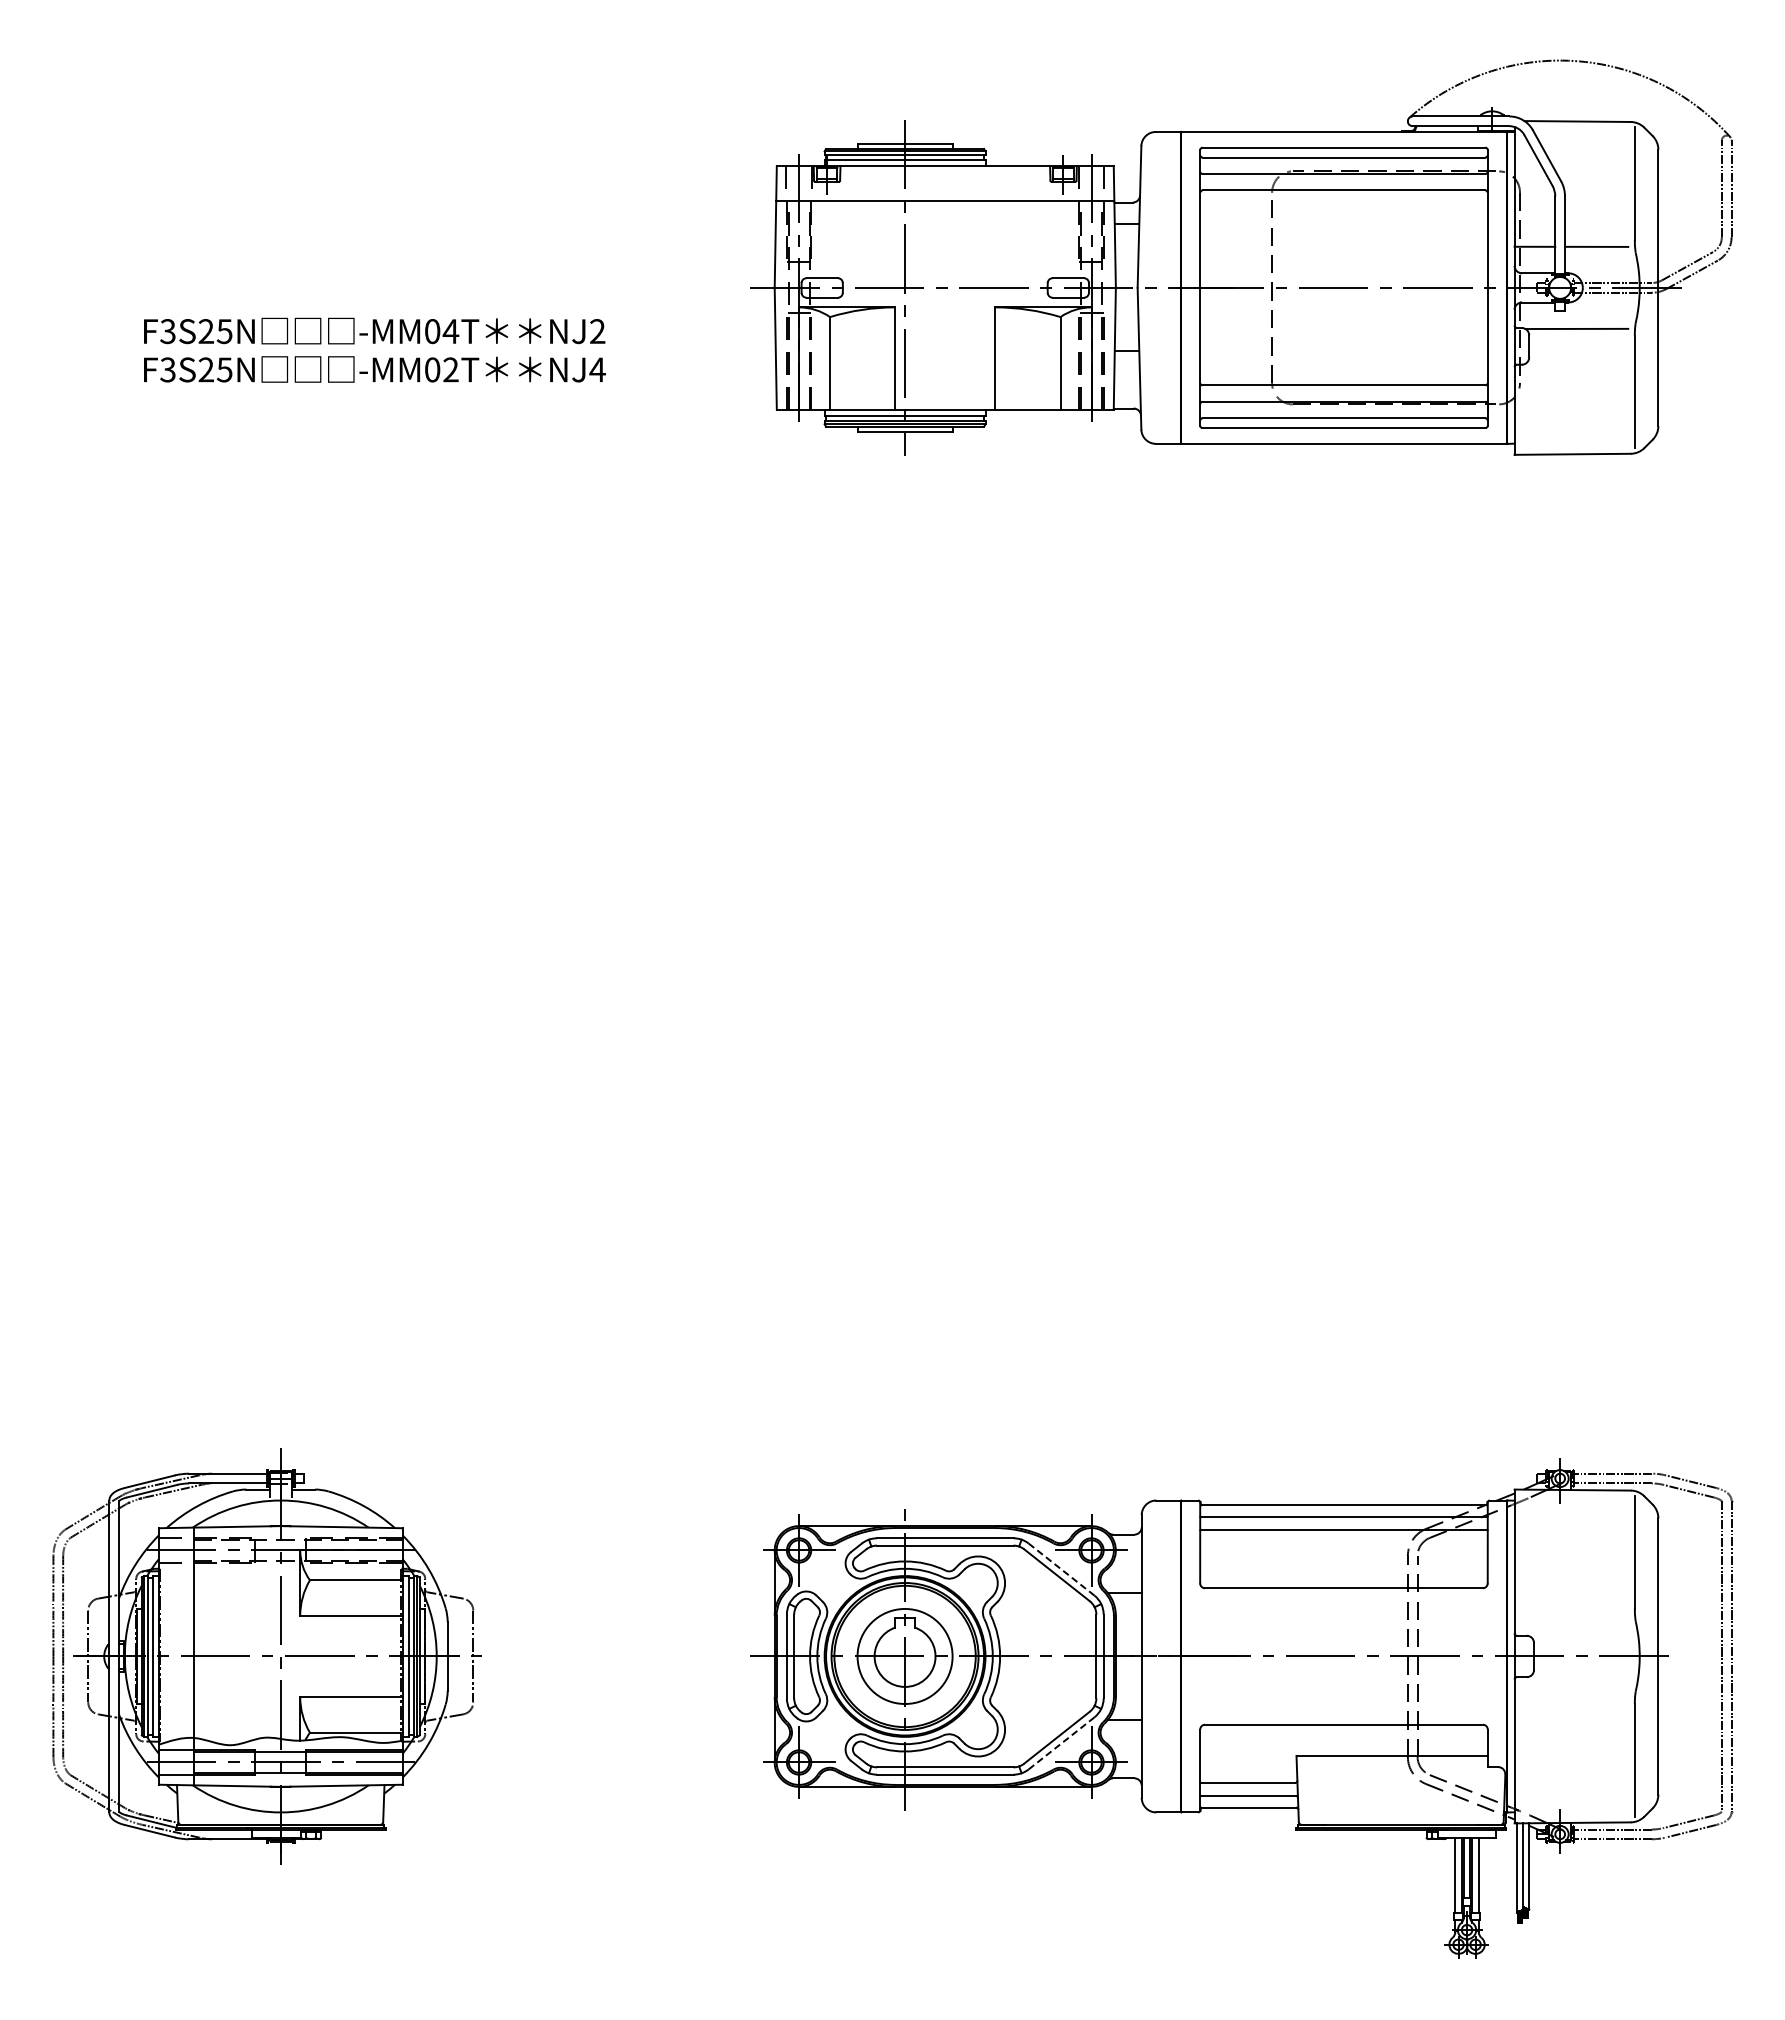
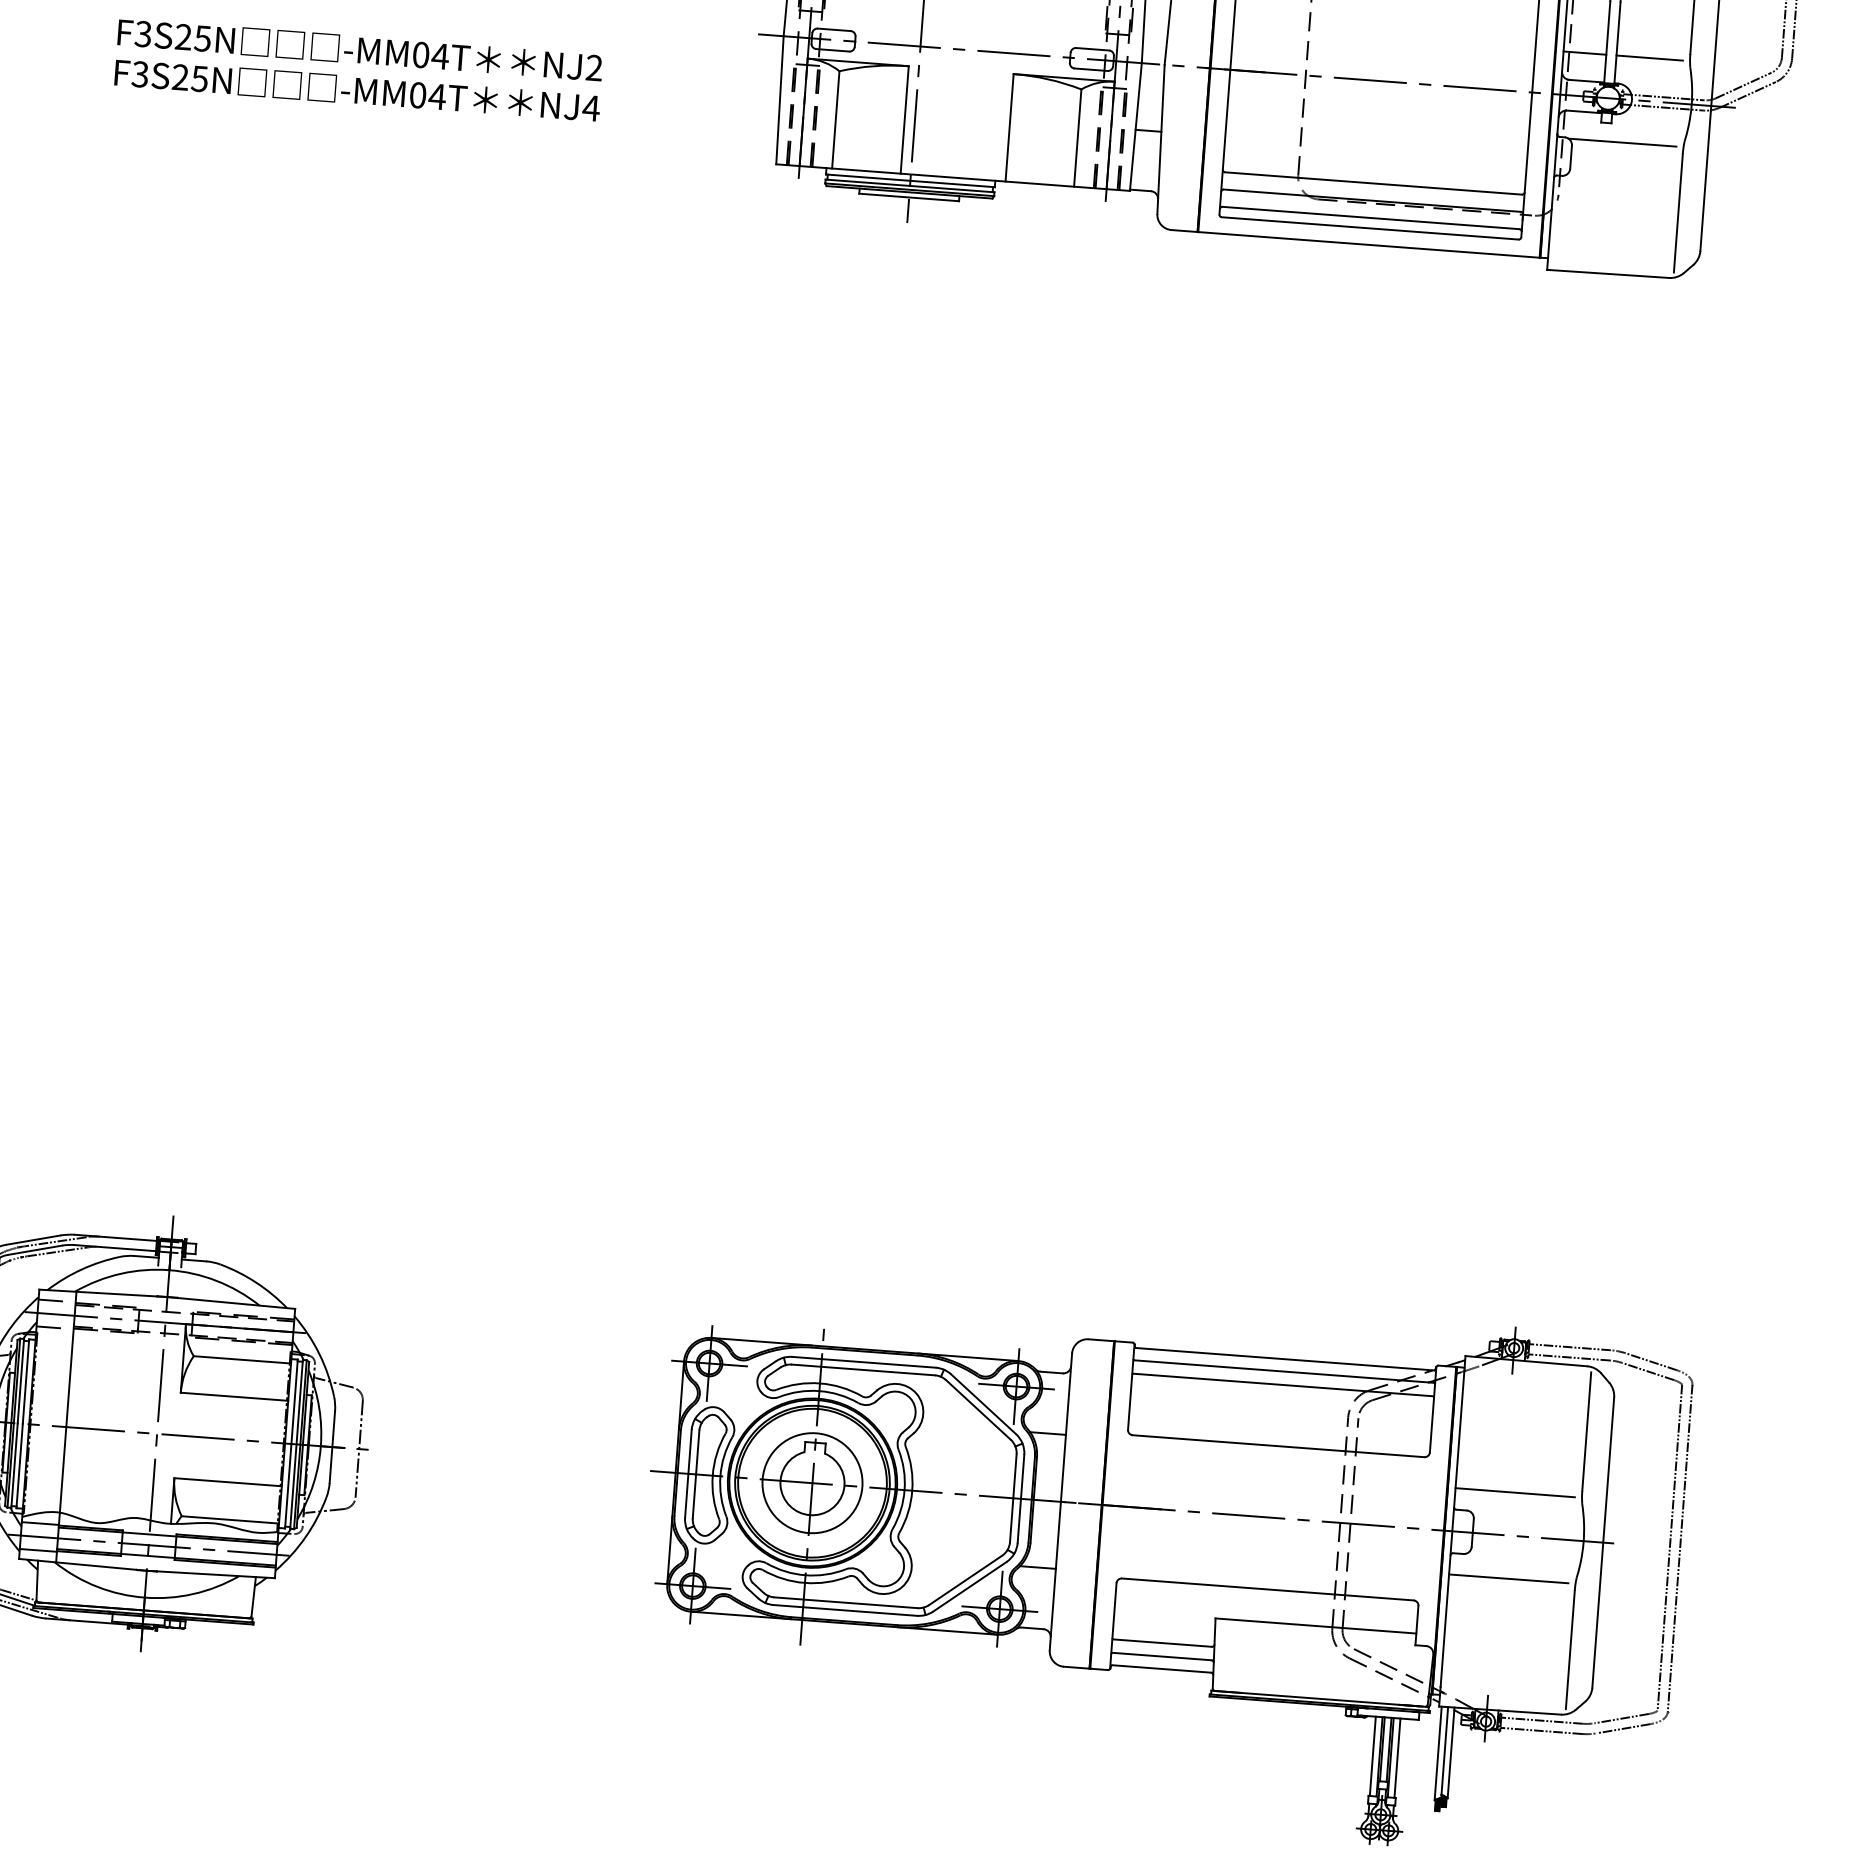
text: (450, 369) -> (436, 96), -MM02T -> -MM04T
line: (1061, 1569) -> (983, 1404), dashed -> solid
line: (1571, 1615) -> (1515, 1492), added
line: (1571, 1697) -> (1508, 1578), added
line: (1061, 1743) -> (969, 1586), dashed -> solid

